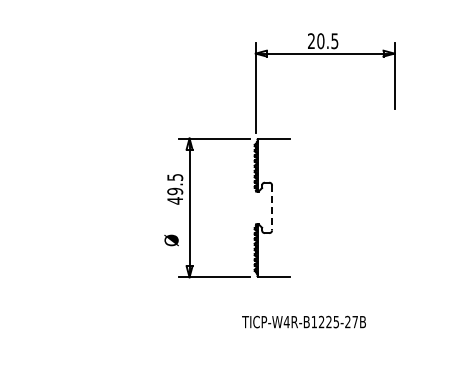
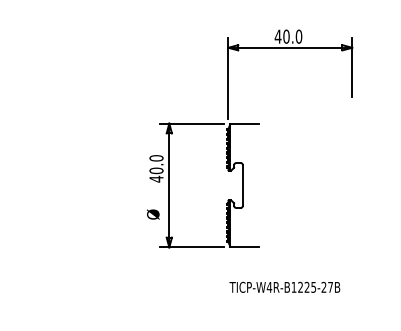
text: (322, 41) -> (287, 36), 20.5 -> 40.0
text: (175, 184) -> (156, 164), 49.5 -> 40.0
line: (272, 208) -> (243, 186), dashed -> solid
text: (303, 321) -> (284, 286), moved

